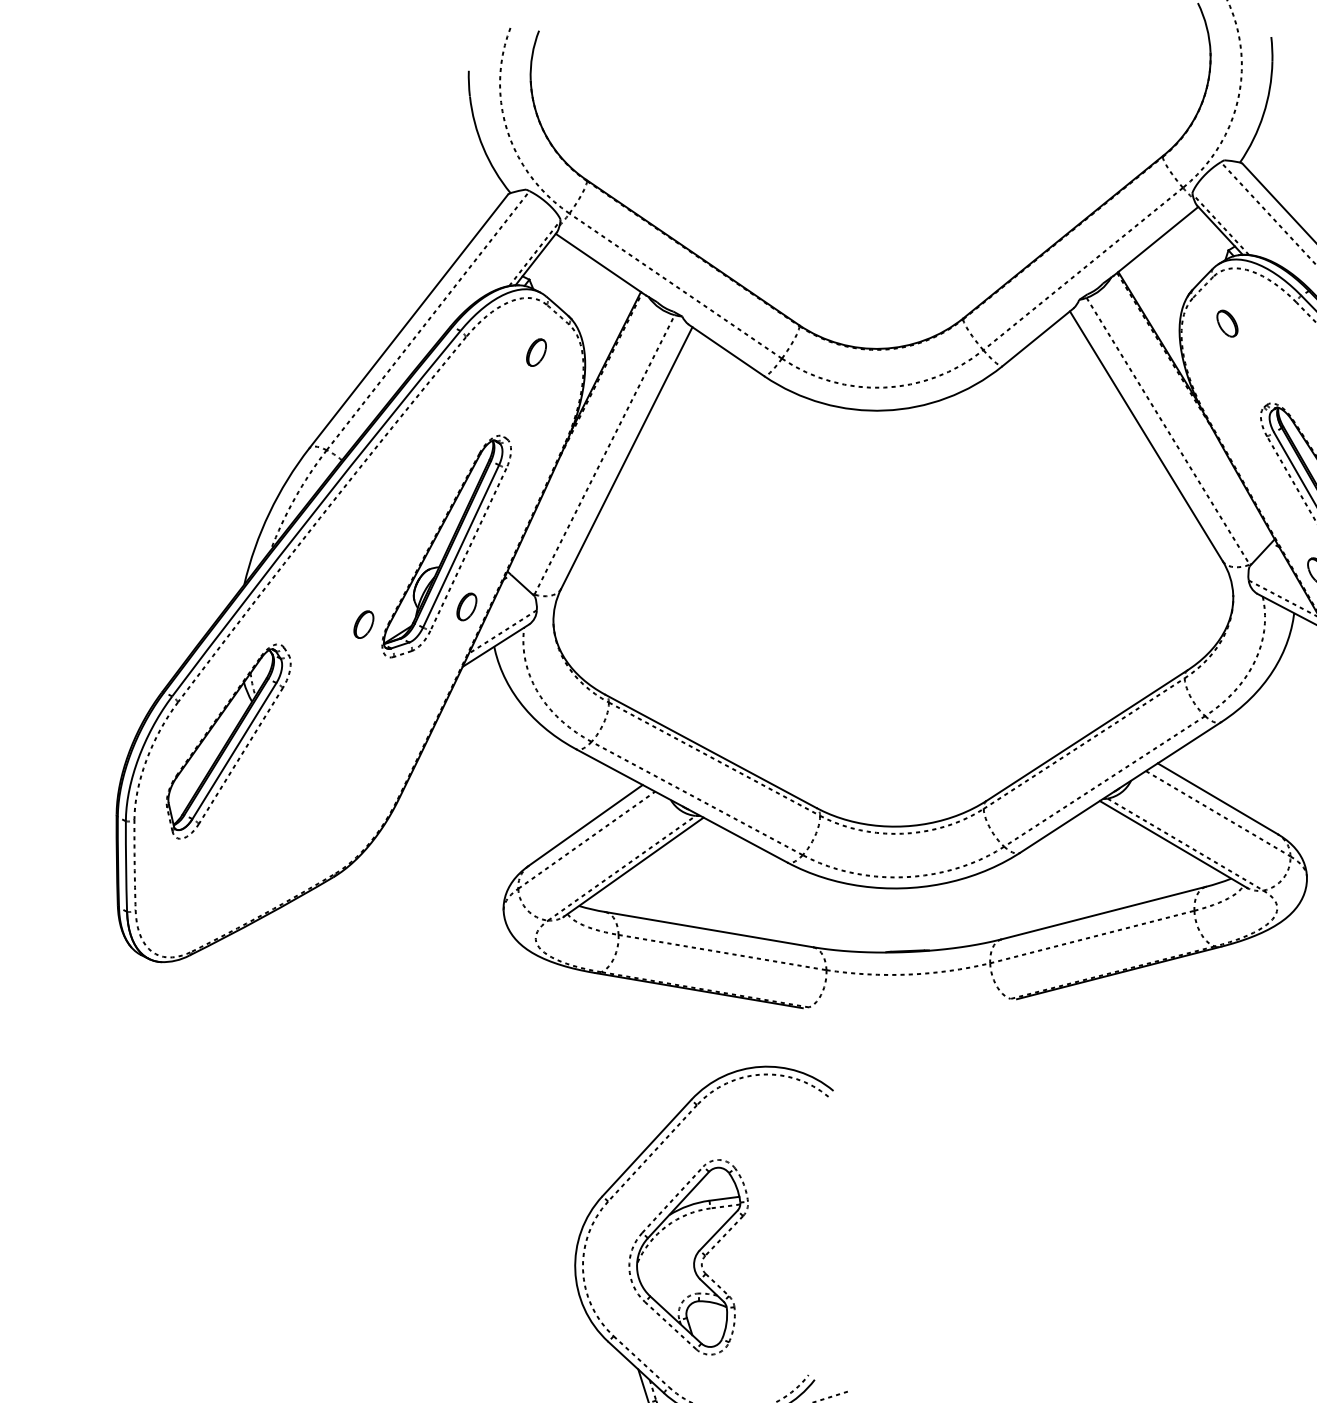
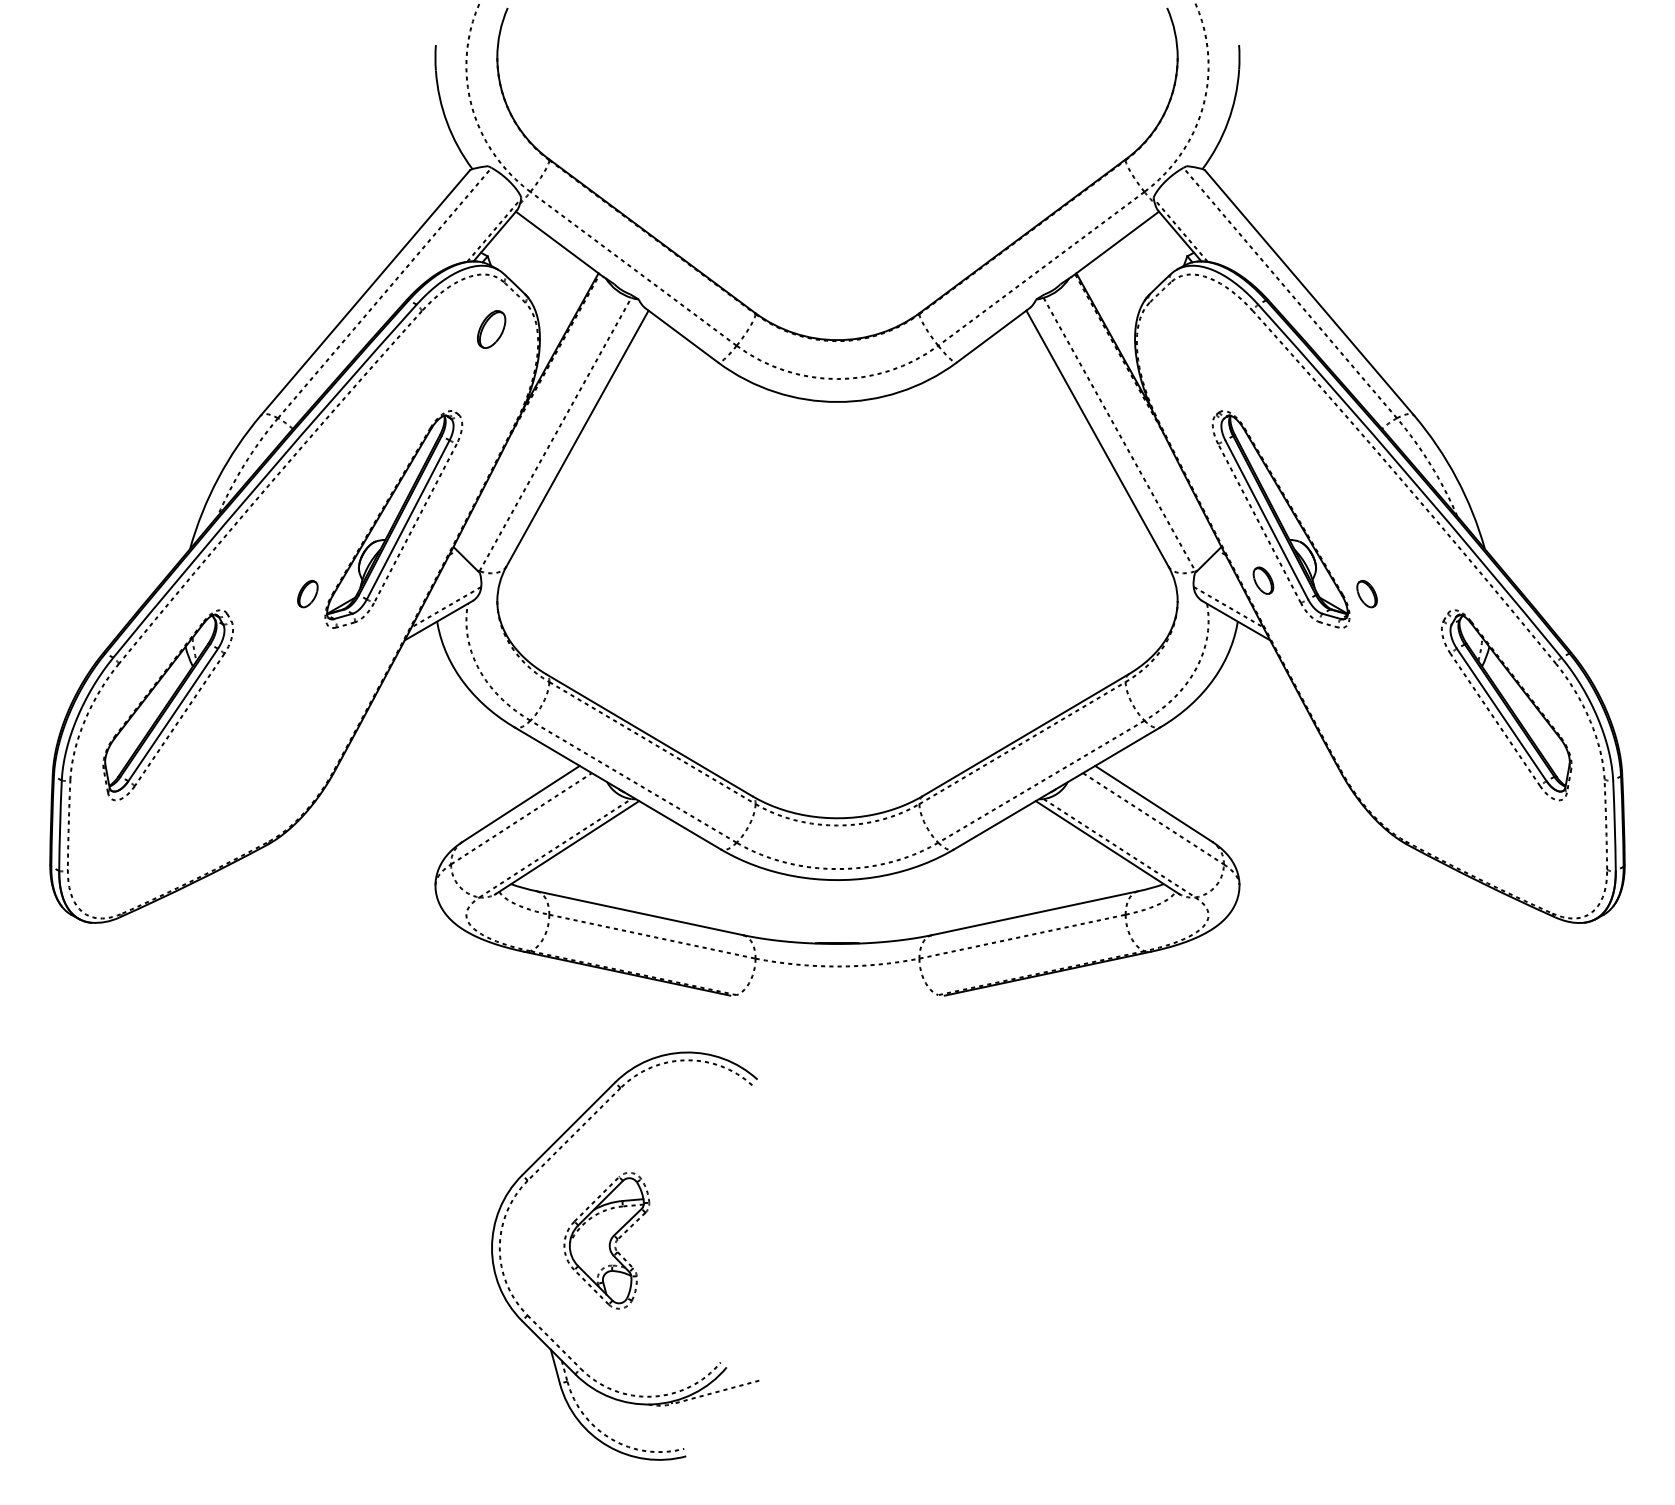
part: (1226, 323) -> (1182, 329), removed
part: (536, 352) -> (491, 329), size x1.4
part: (466, 606) -> (411, 580), removed
part: (689, 1258) -> (606, 1240), size x0.7

